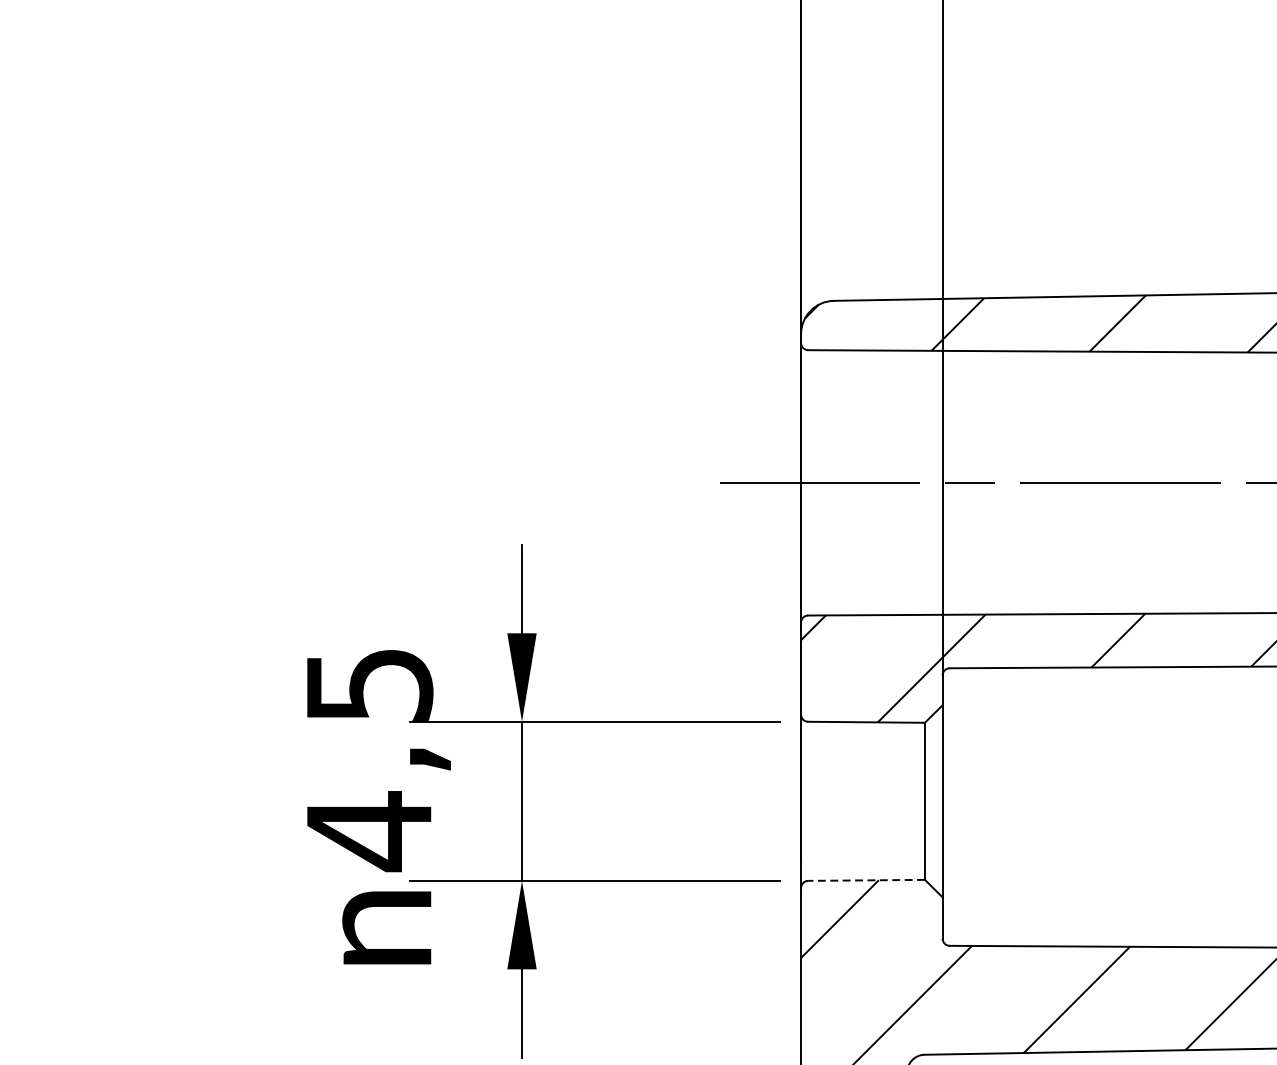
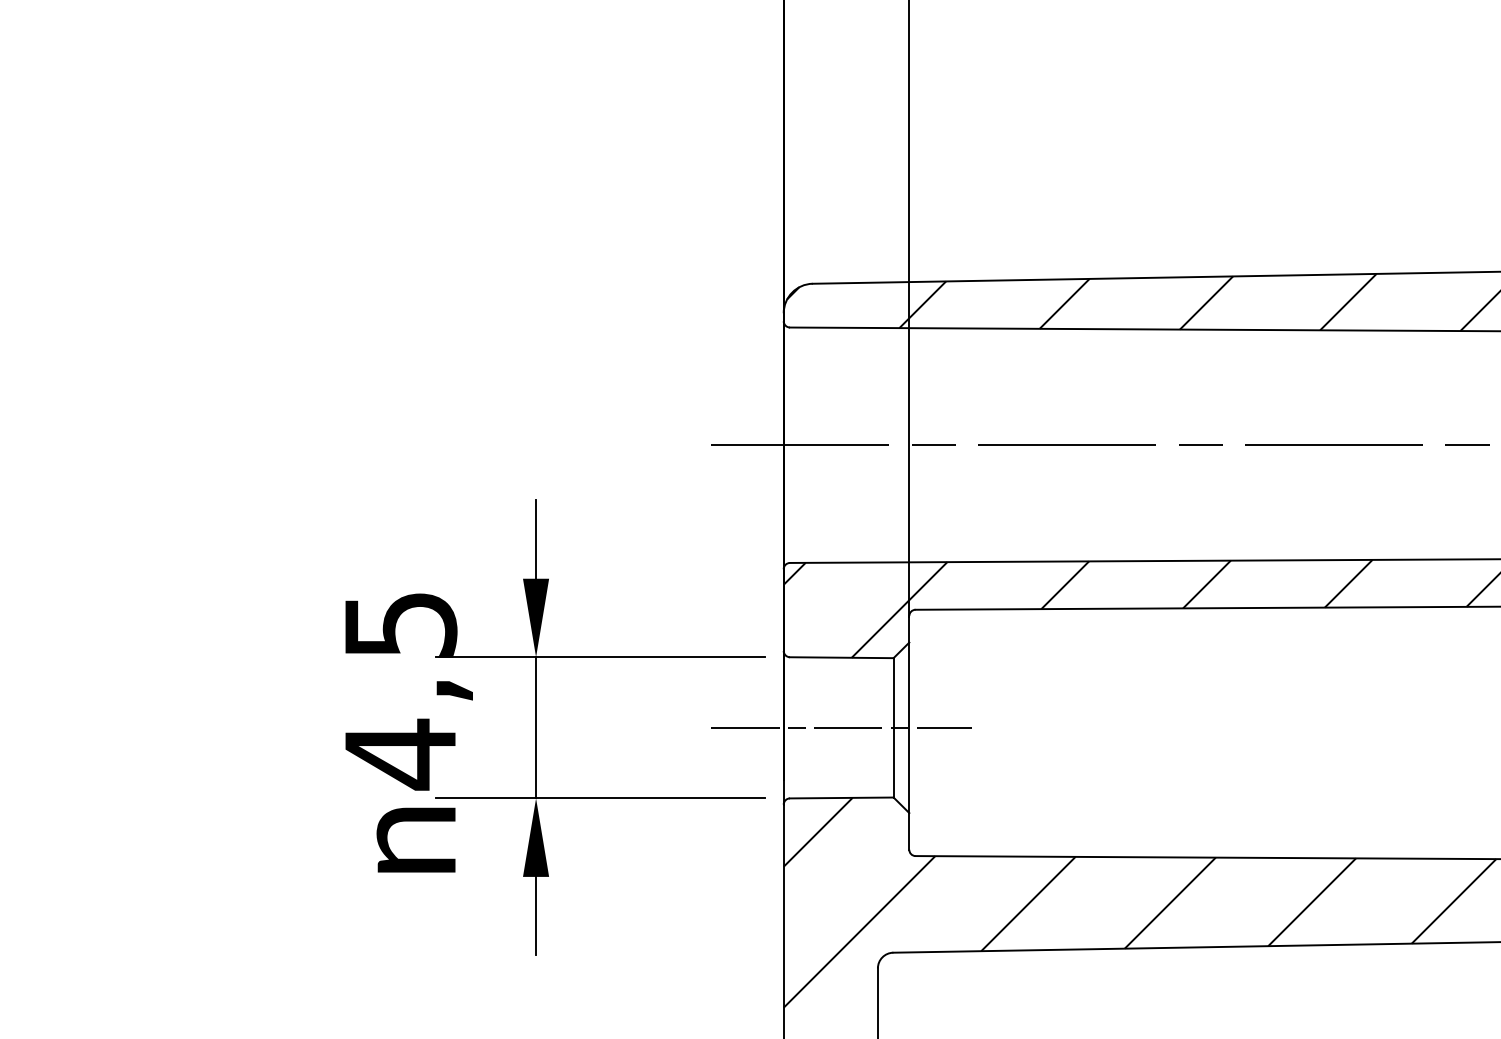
line: (866, 800) -> (841, 727), added
line: (866, 879) -> (841, 797), dashed -> solid

